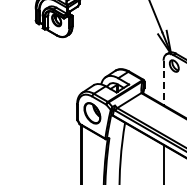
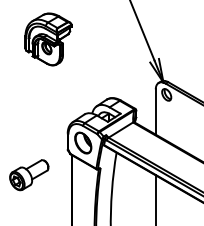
line: (163, 83) -> (155, 112), dashed -> solid
part: (39, 145) -> (29, 175), added

